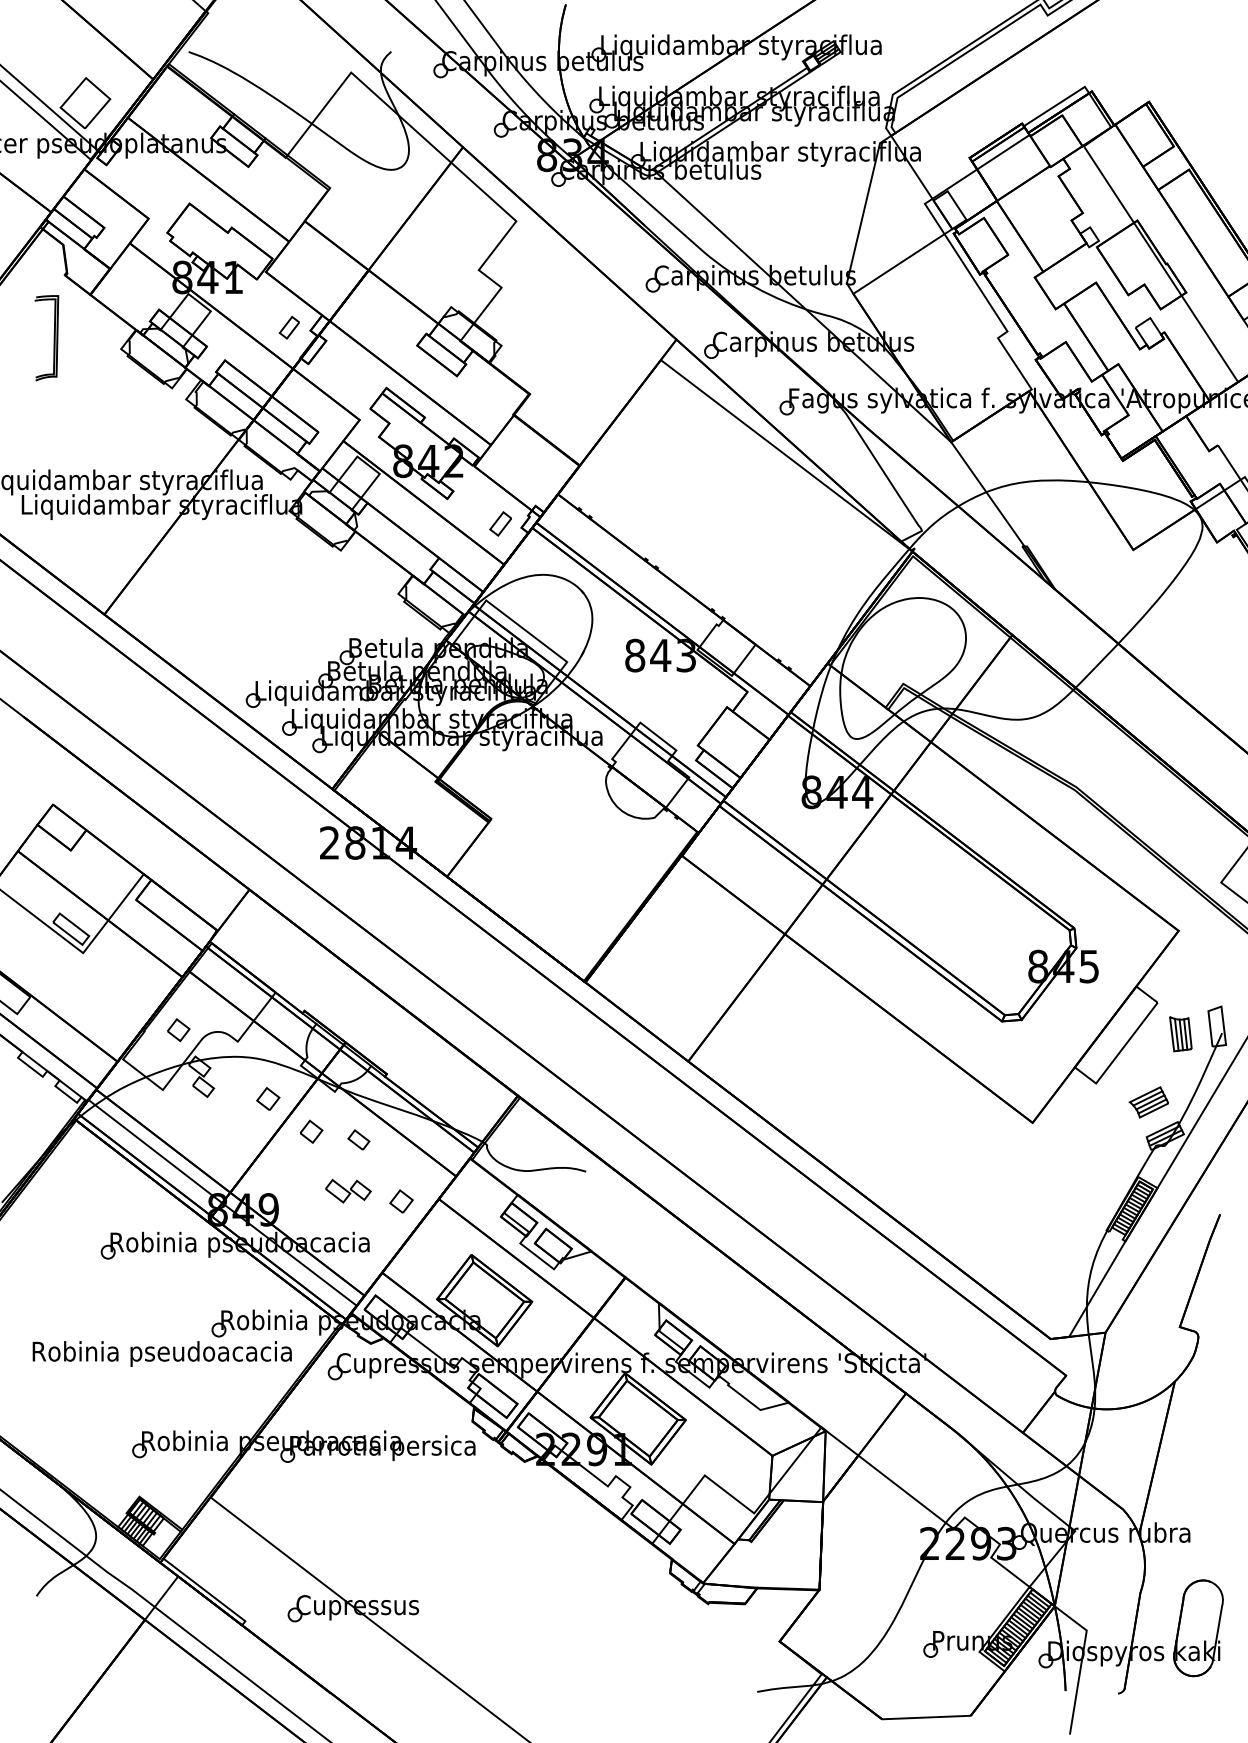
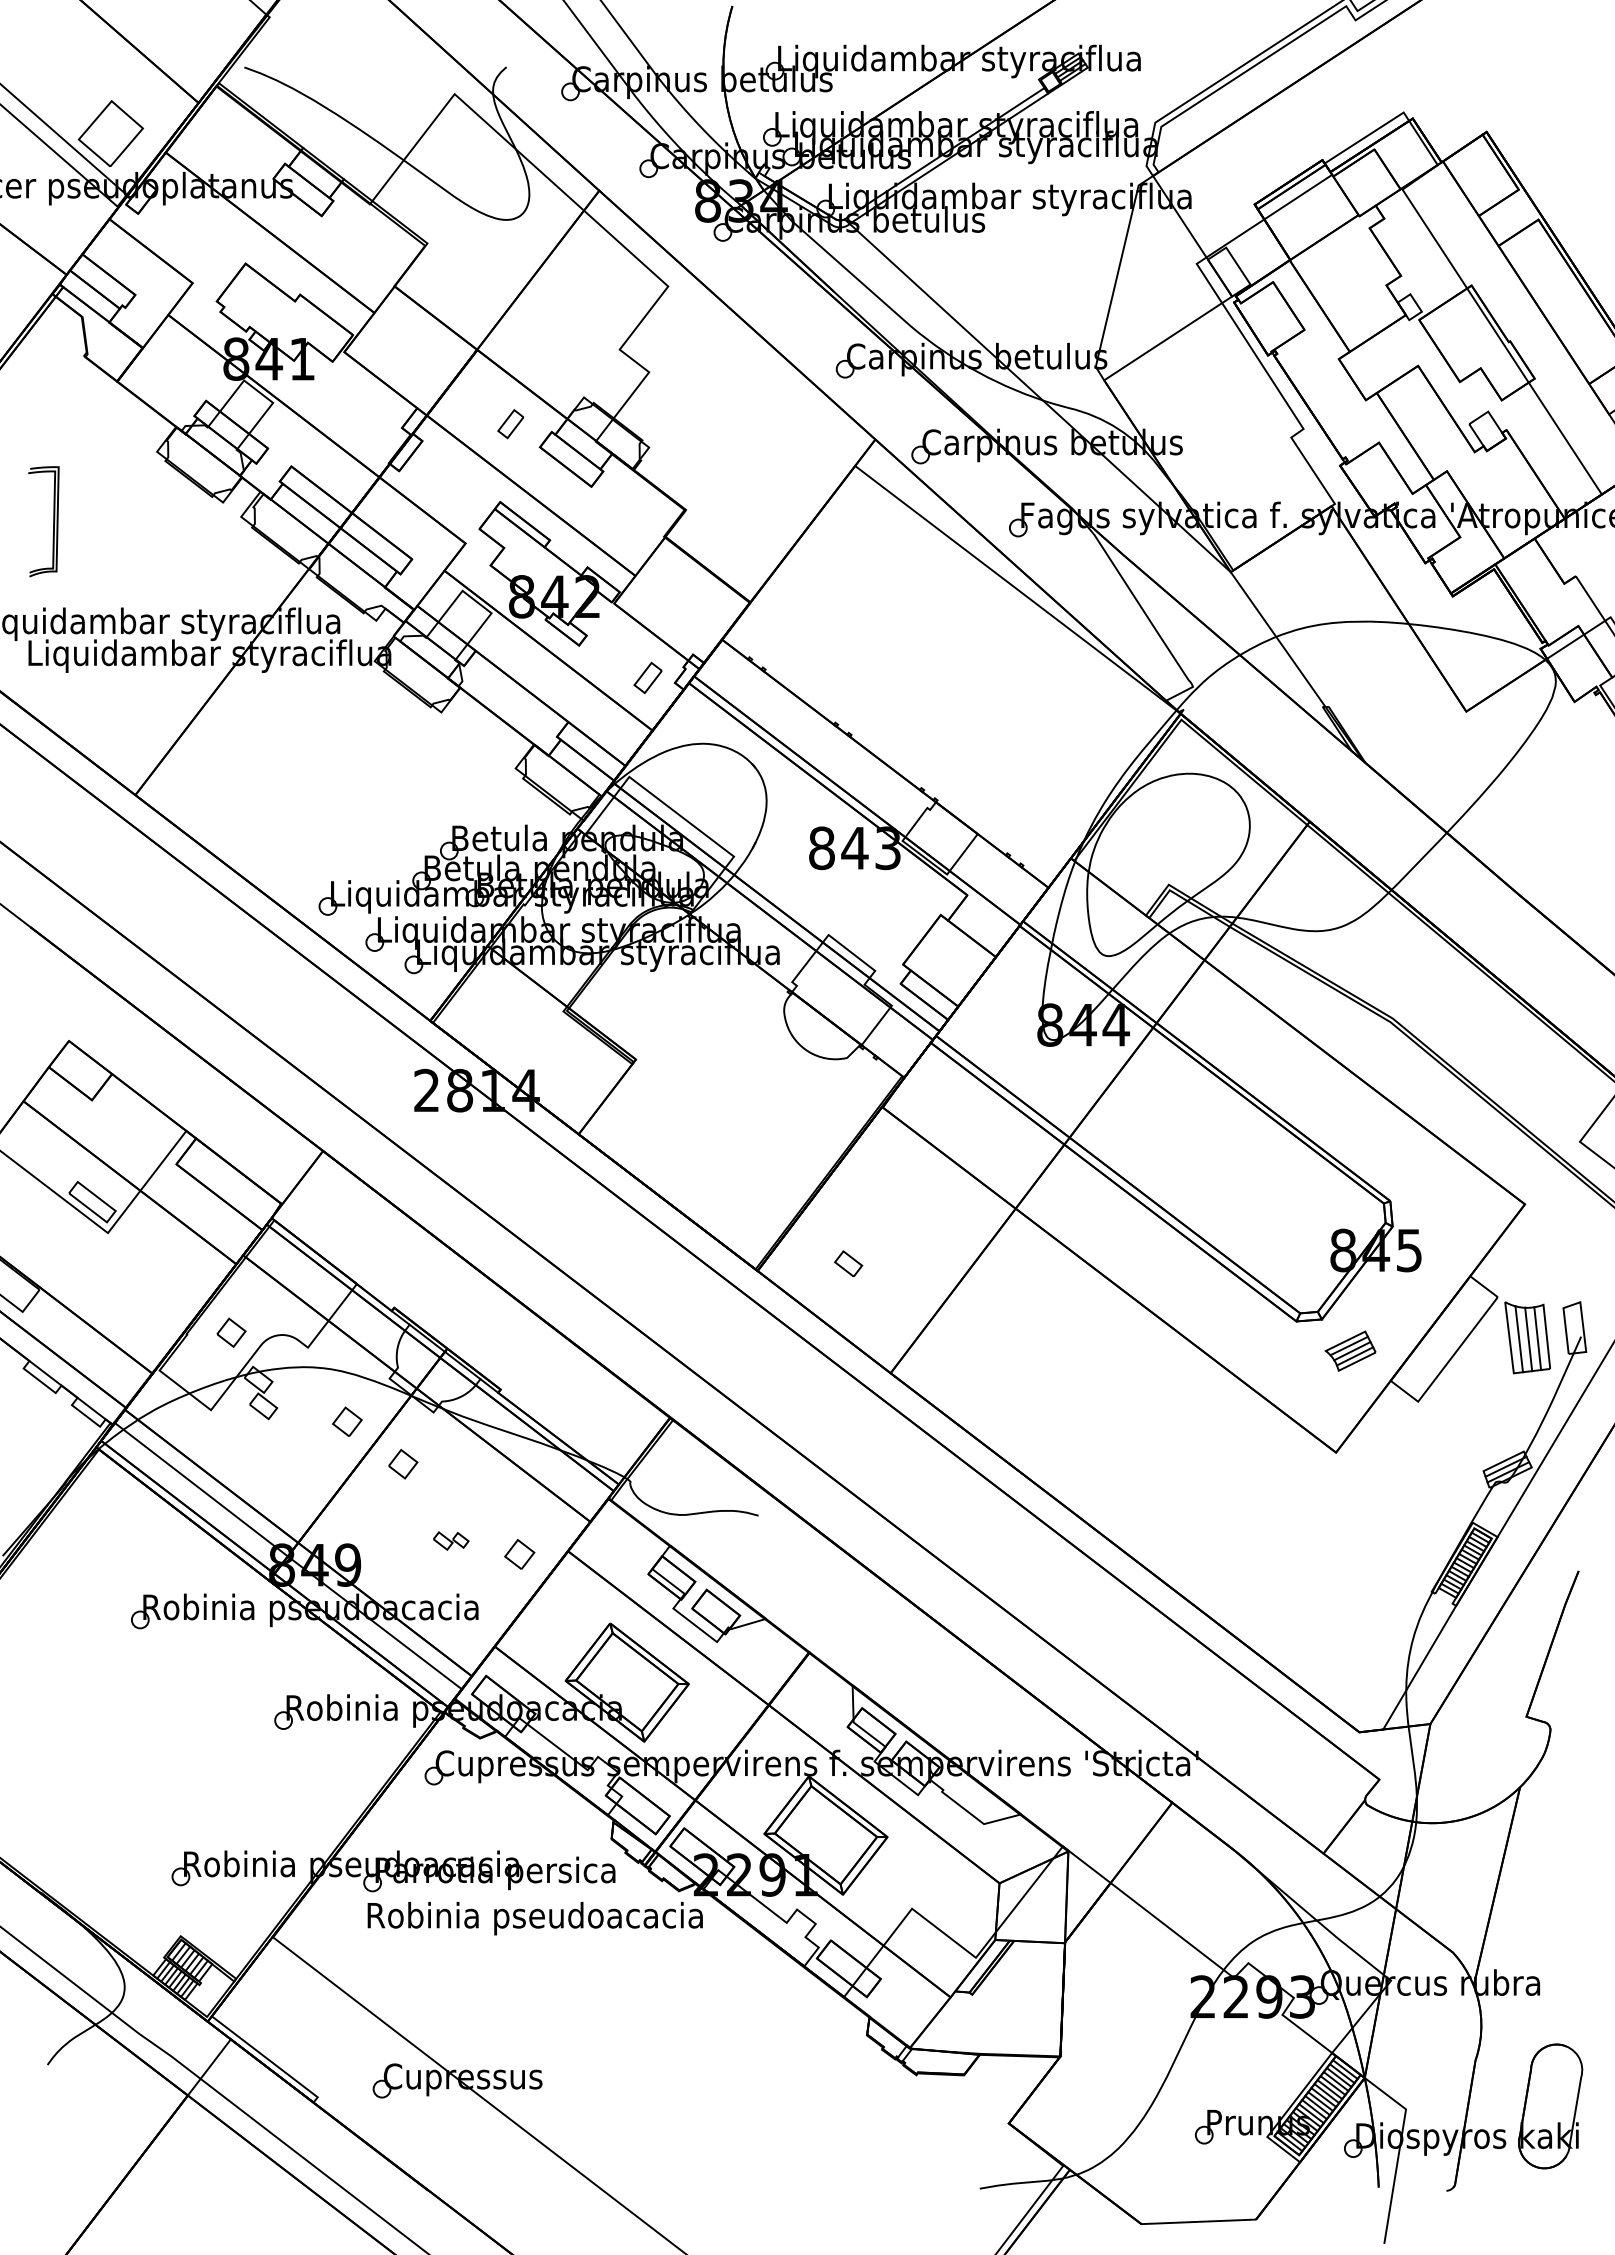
part: (289, 328) -> (510, 424), moved
part: (54, 338) -> (53, 521), moved
part: (1180, 1033) -> (1527, 1337), size x1.6
part: (1148, 1101) -> (1350, 1350), moved
part: (358, 1139) -> (848, 1263), moved
part: (348, 1190) -> (451, 1540), size x0.6
text: (161, 1353) -> (534, 1918), moved

